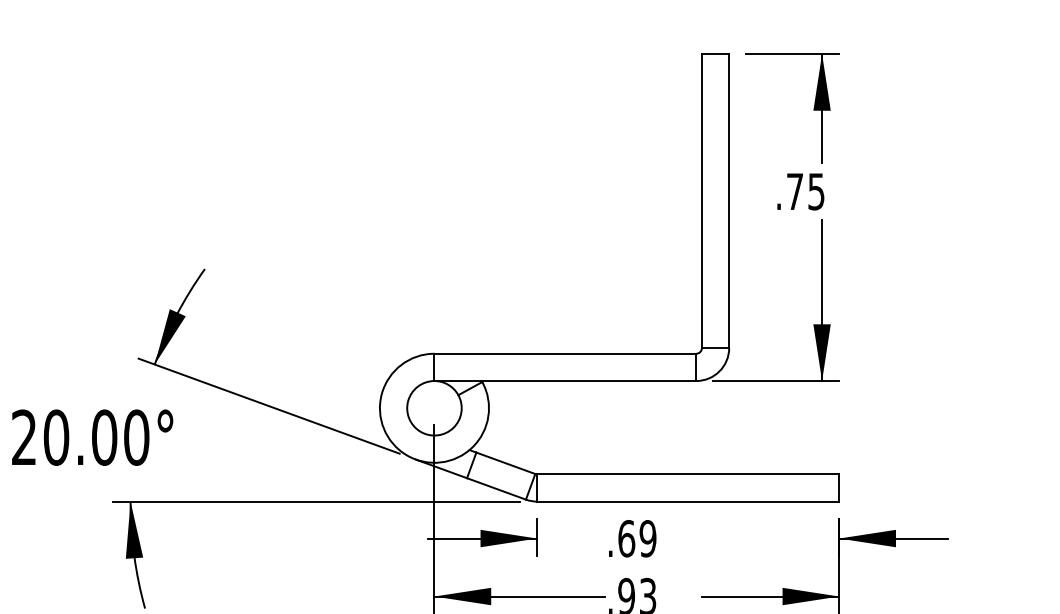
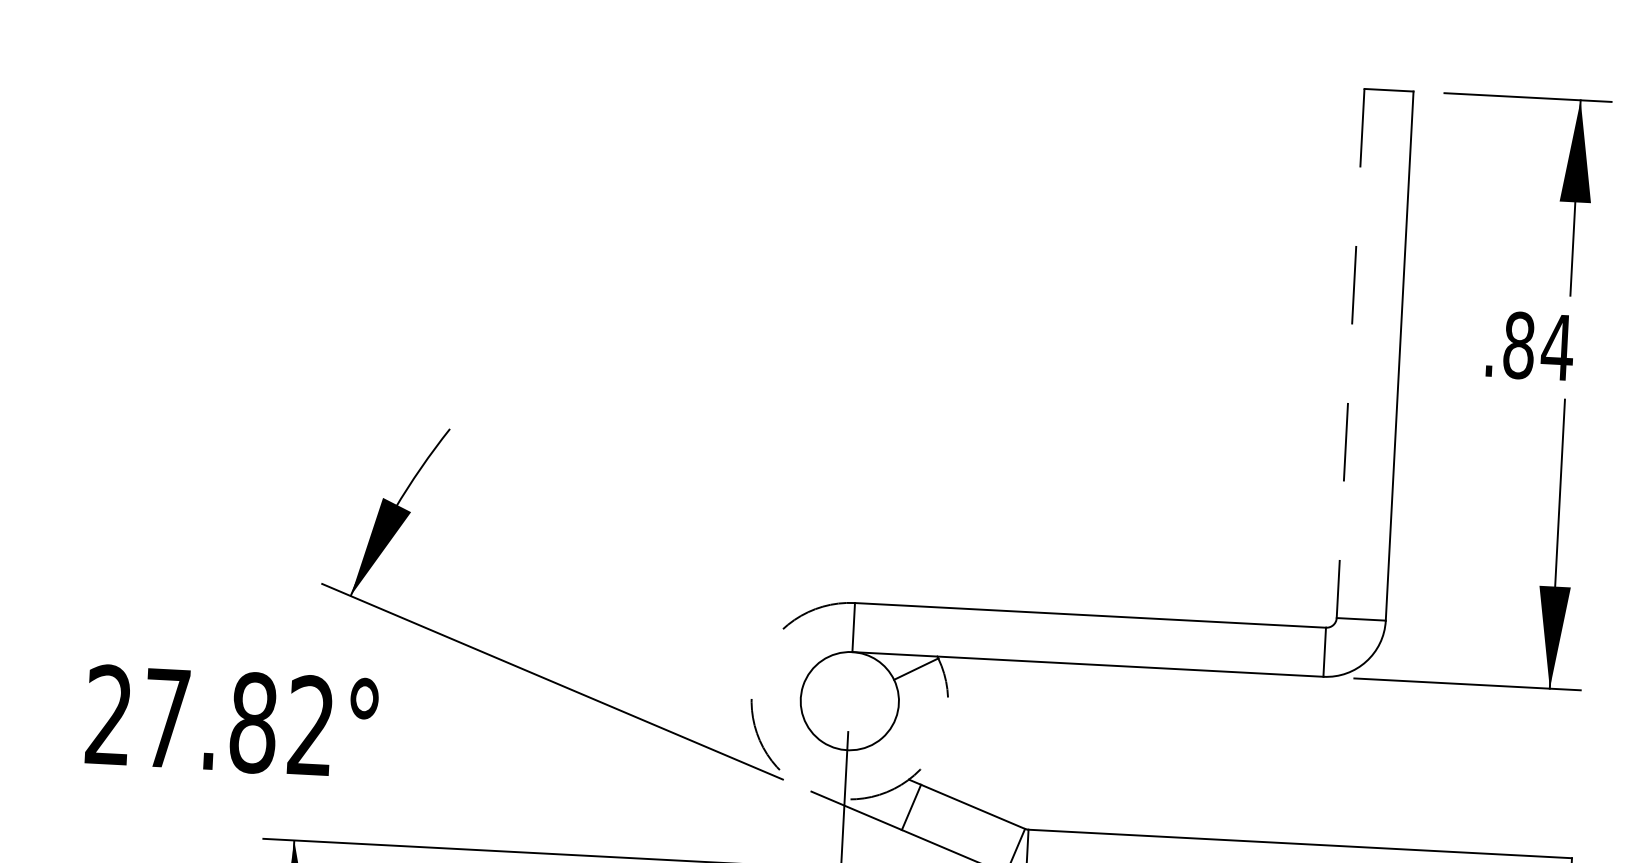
text: (805, 191) -> (1537, 346), .75 -> .84
line: (701, 201) -> (1349, 354), solid -> dashed
text: (96, 437) -> (239, 721), 20.00° -> 27.82°
arc: (406, 455) -> (795, 783), solid -> dashed

